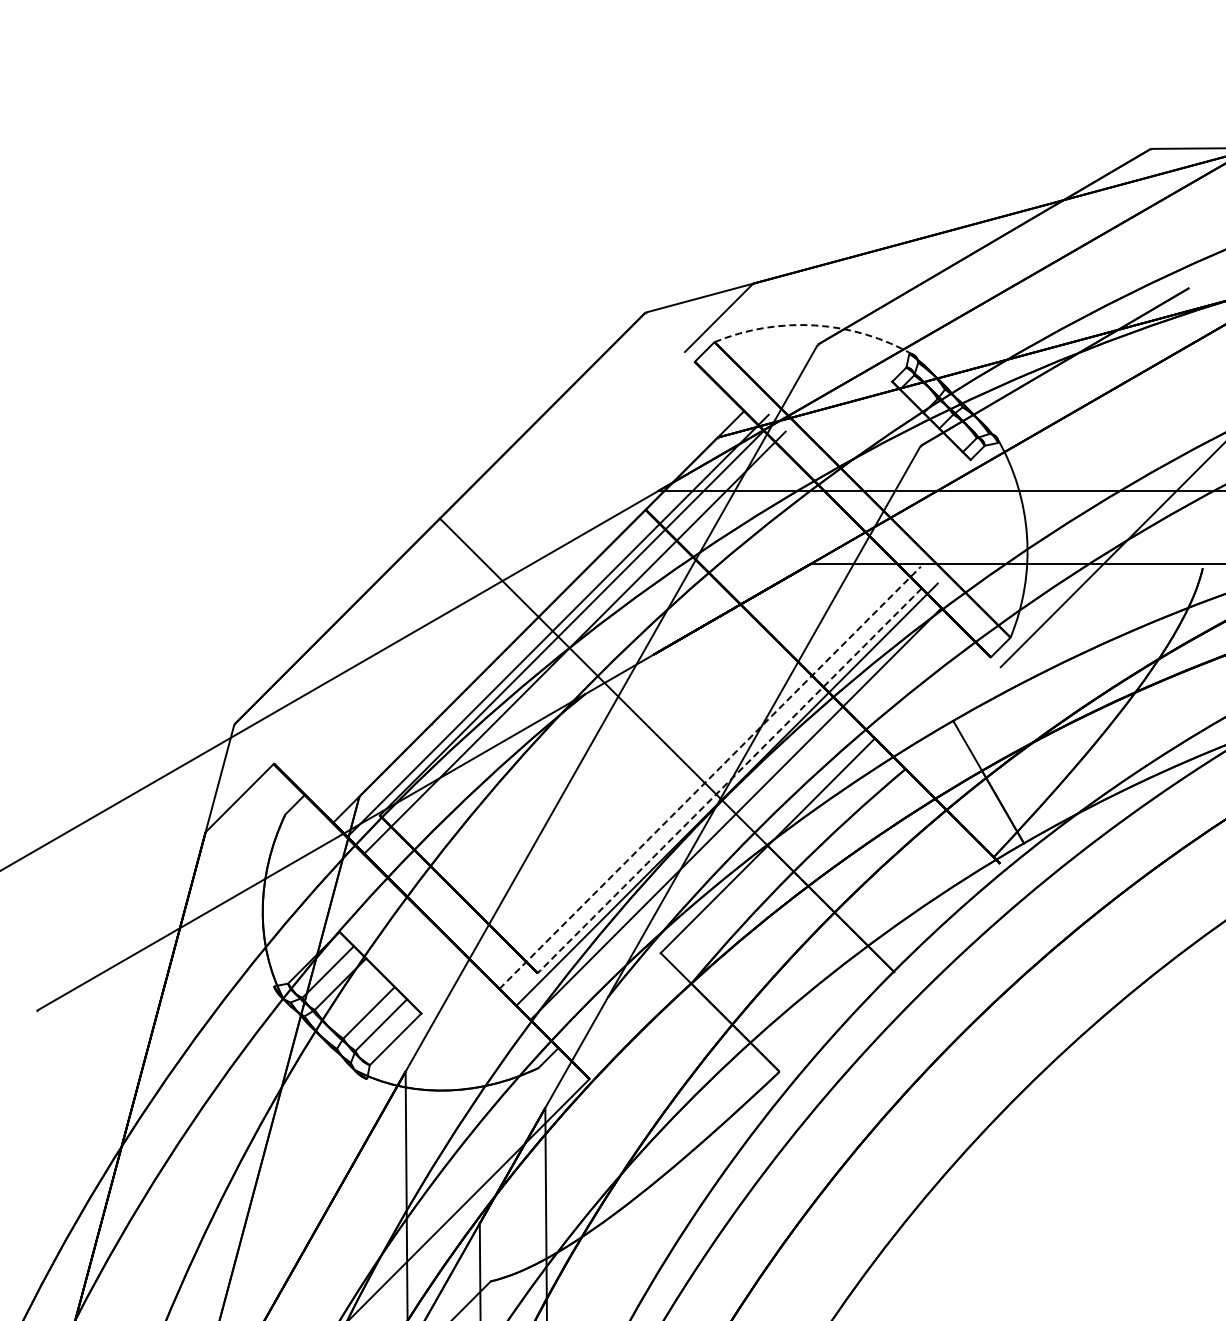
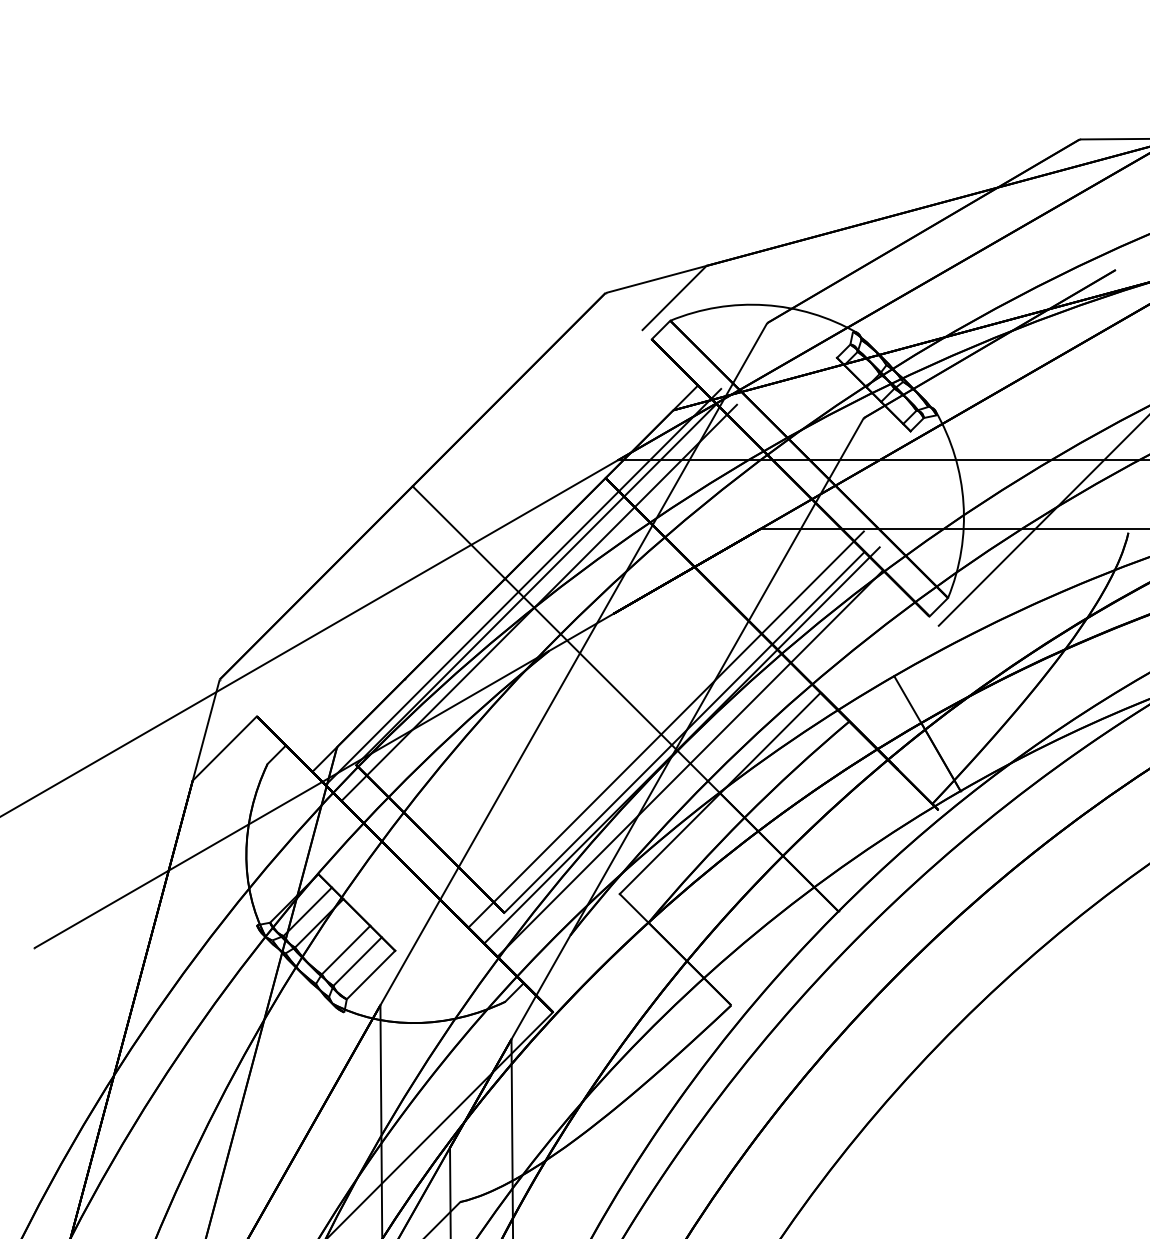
arc: (815, 325) -> (765, 305), dashed -> solid
line: (710, 777) -> (666, 729), dashed -> solid
line: (729, 780) -> (684, 732), dashed -> solid

